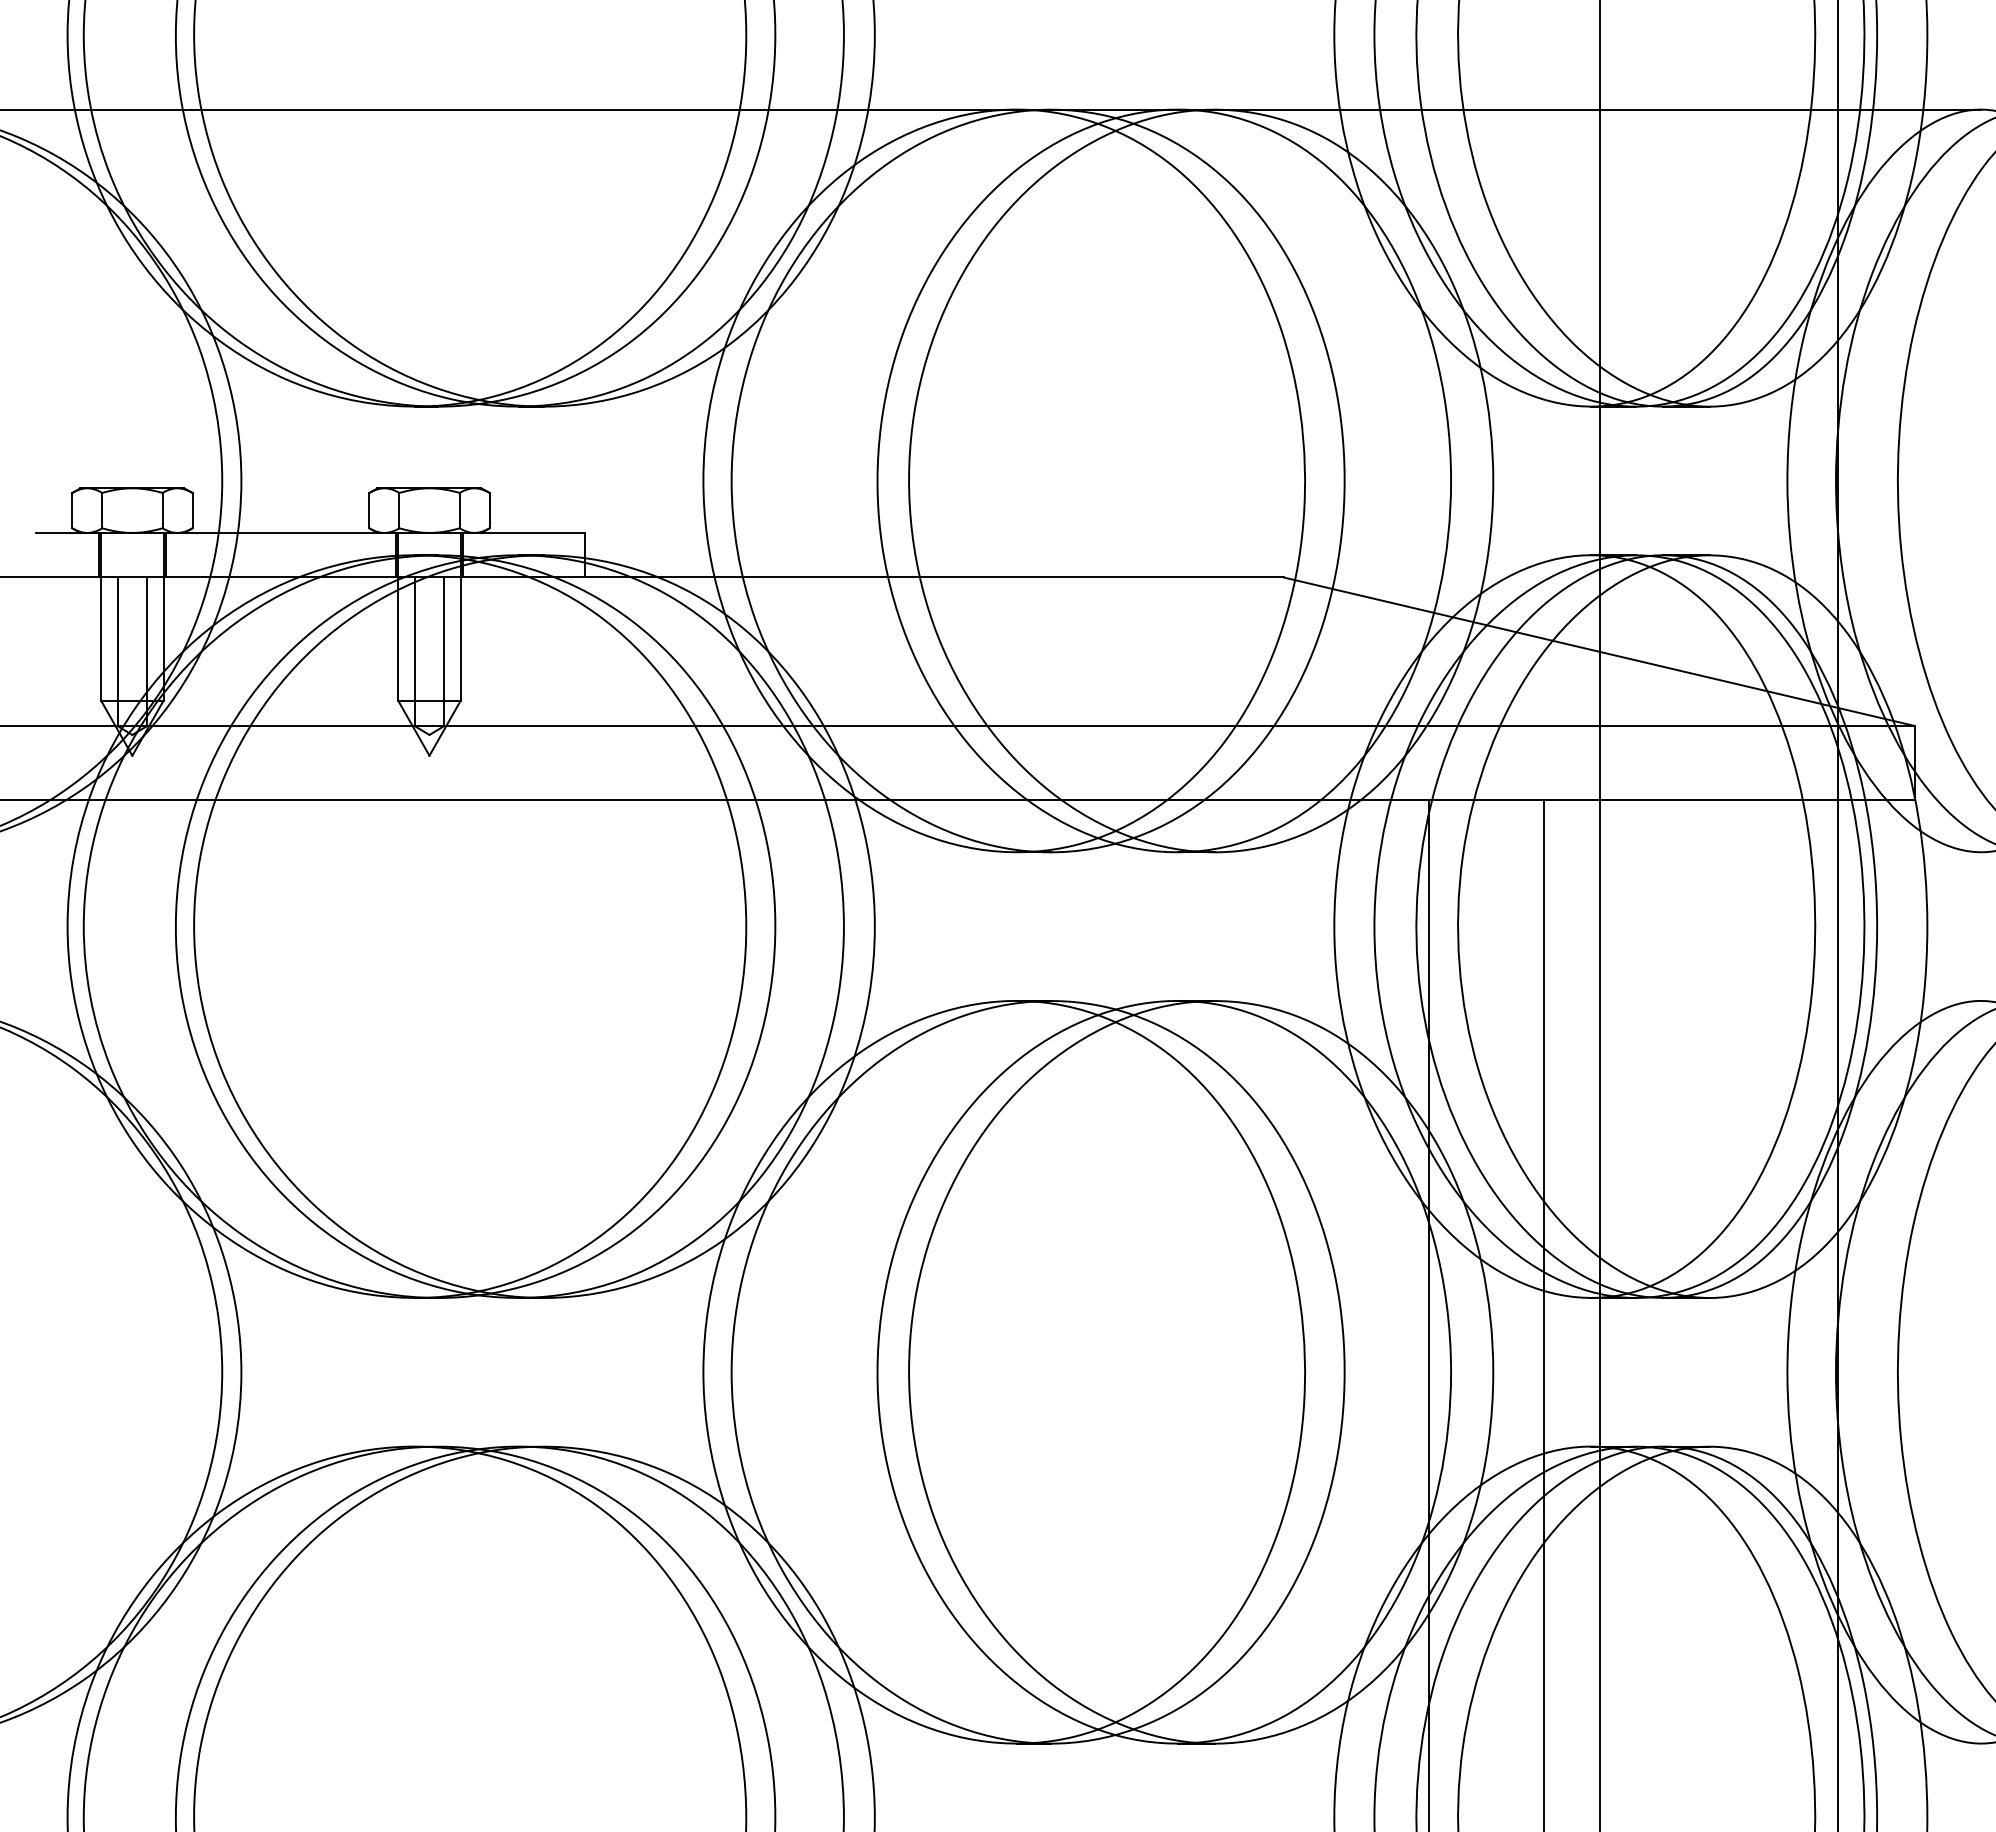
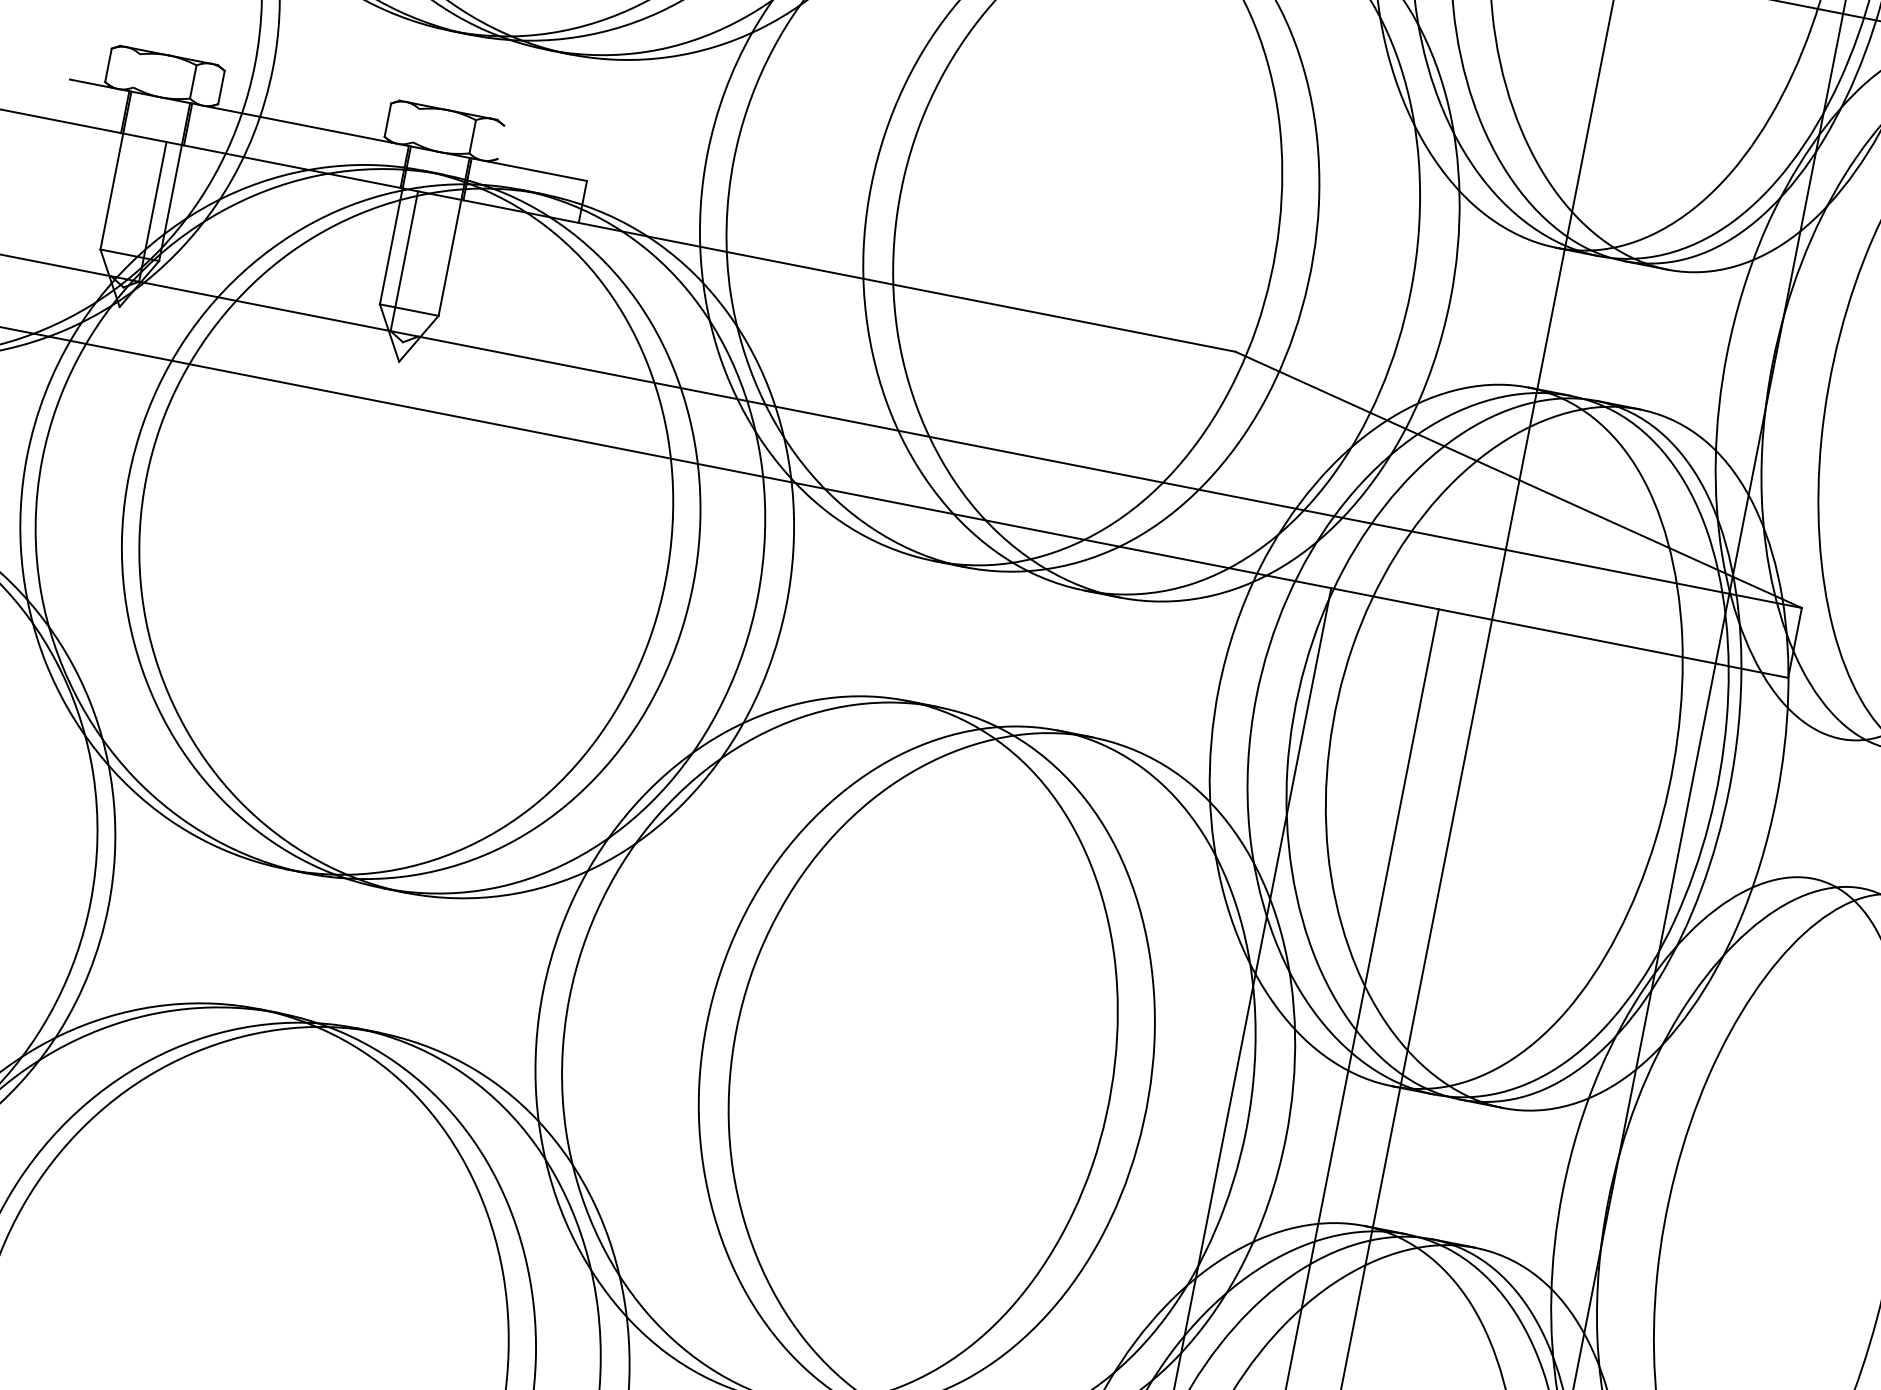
line: (102, 510) -> (136, 70), removed
line: (399, 510) -> (416, 125), removed
line: (489, 510) -> (500, 142), removed
line: (117, 651) -> (124, 206), removed
line: (444, 651) -> (432, 266), removed

